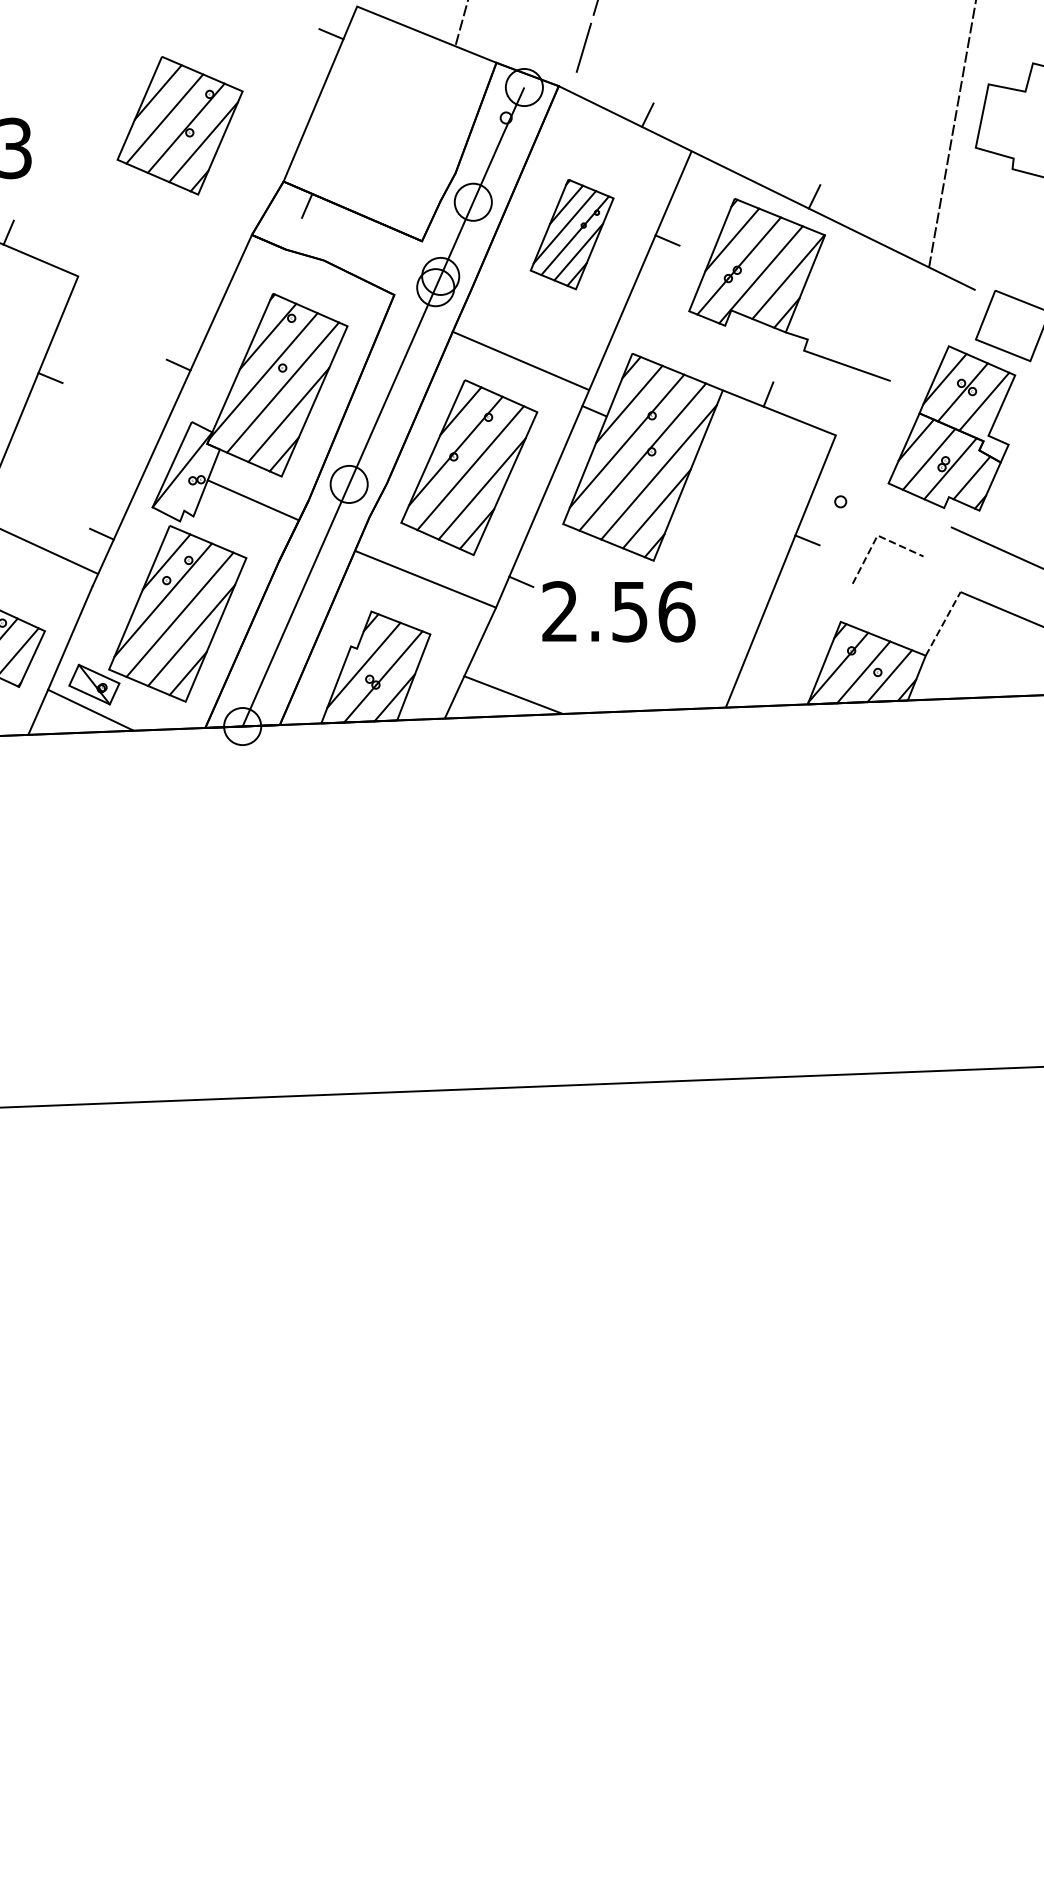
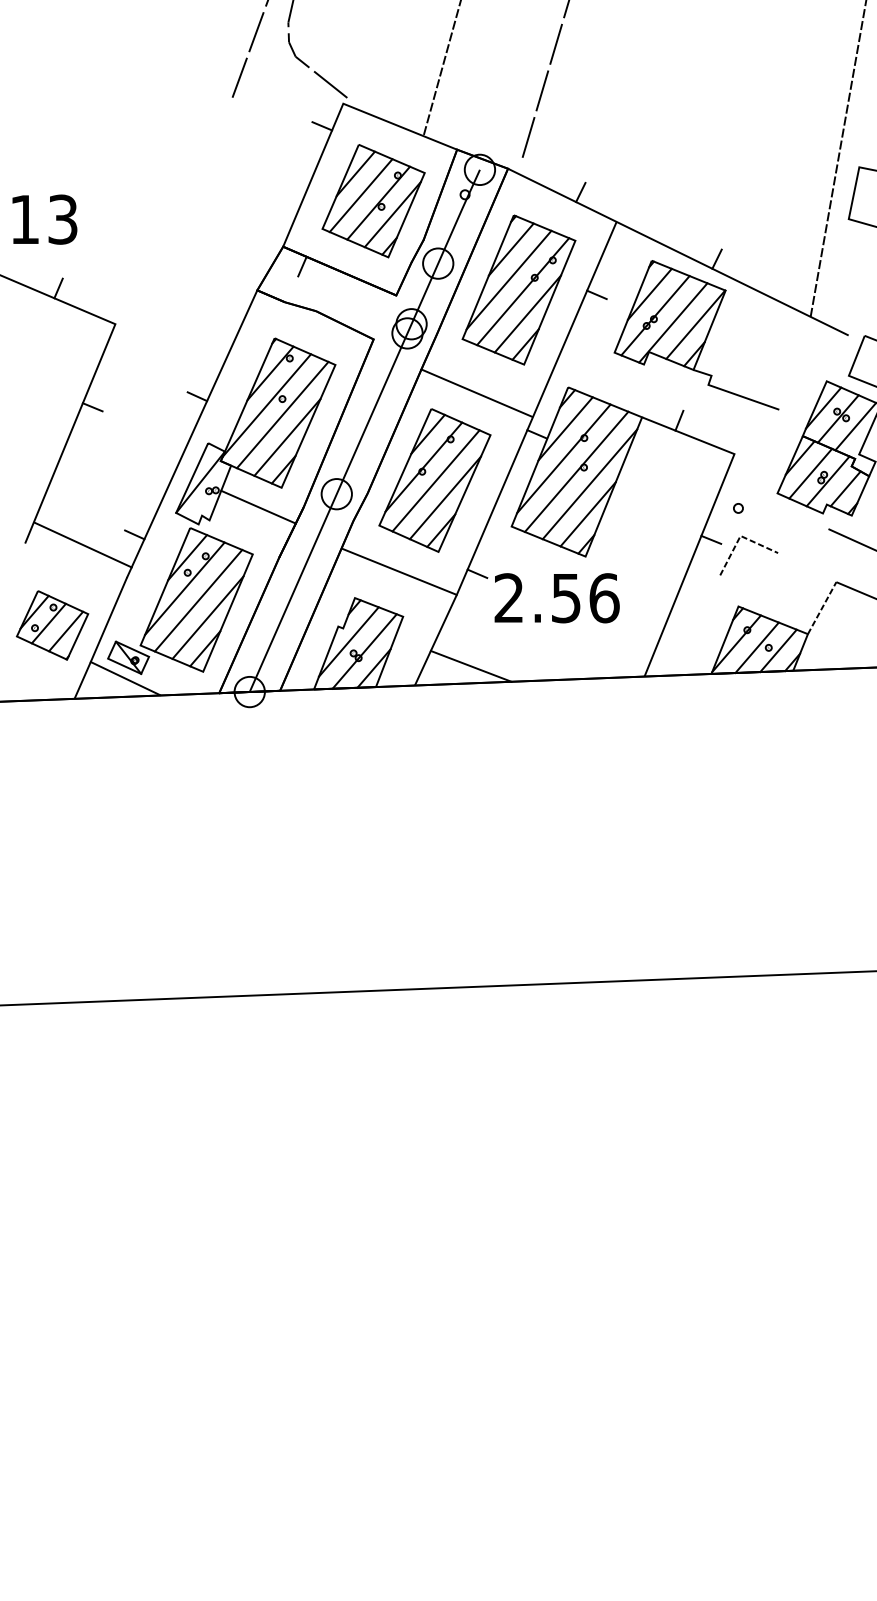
part: (179, 126) -> (373, 201), moved
part: (571, 233) -> (518, 289), size x1.67
line: (894, 544) -> (754, 543), moved

